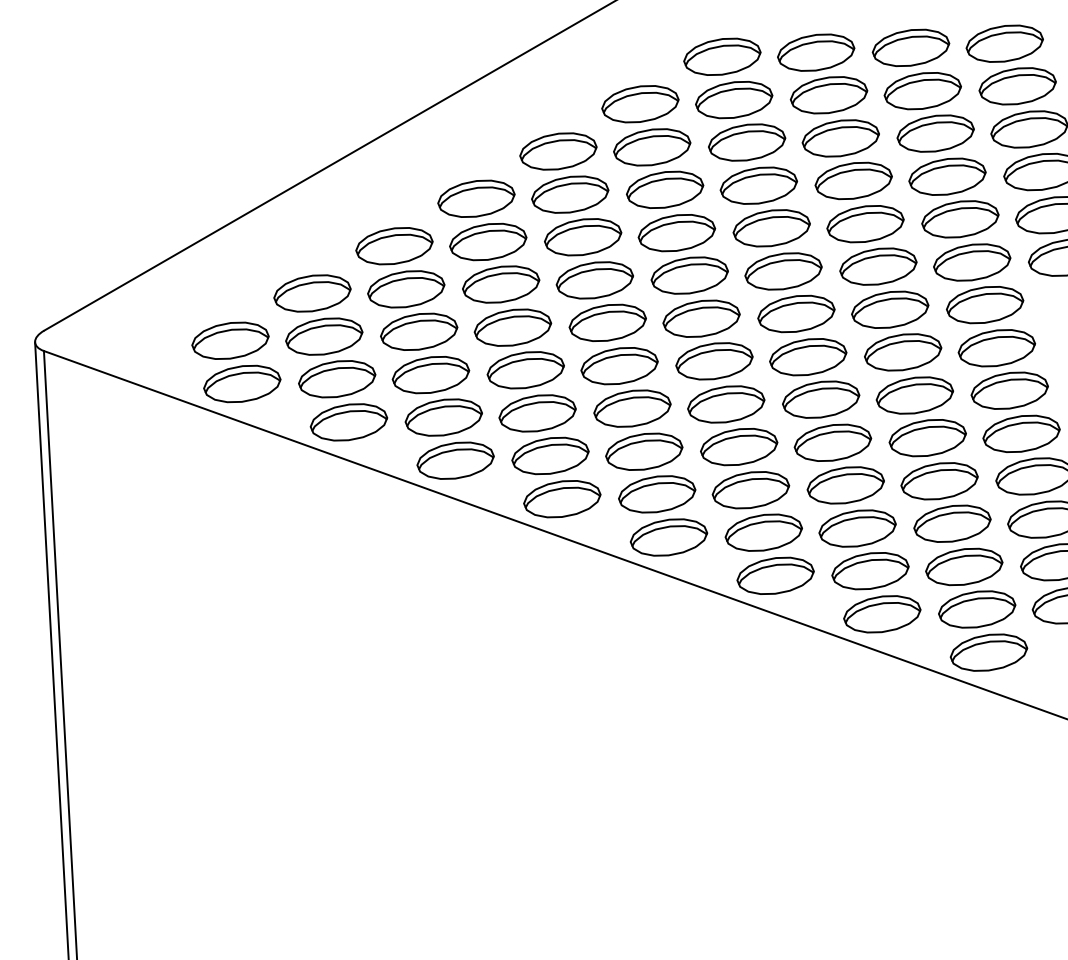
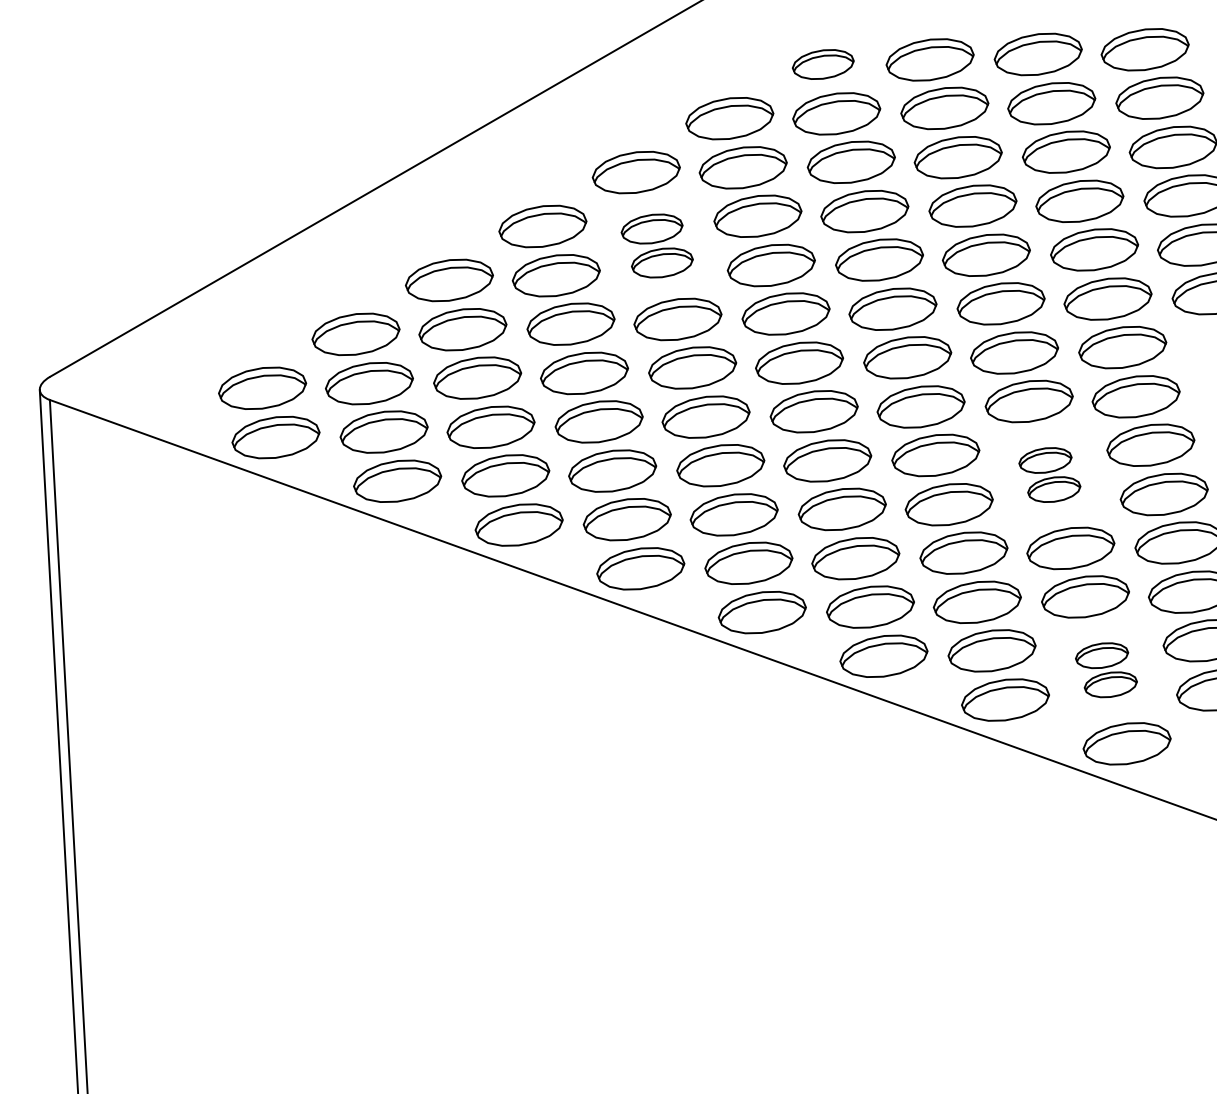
part: (722, 56) -> (823, 64), size x0.7
part: (576, 215) -> (656, 245), size x0.7
part: (920, 416) -> (1049, 474), size x0.6
part: (970, 587) -> (1106, 669), size x0.6

